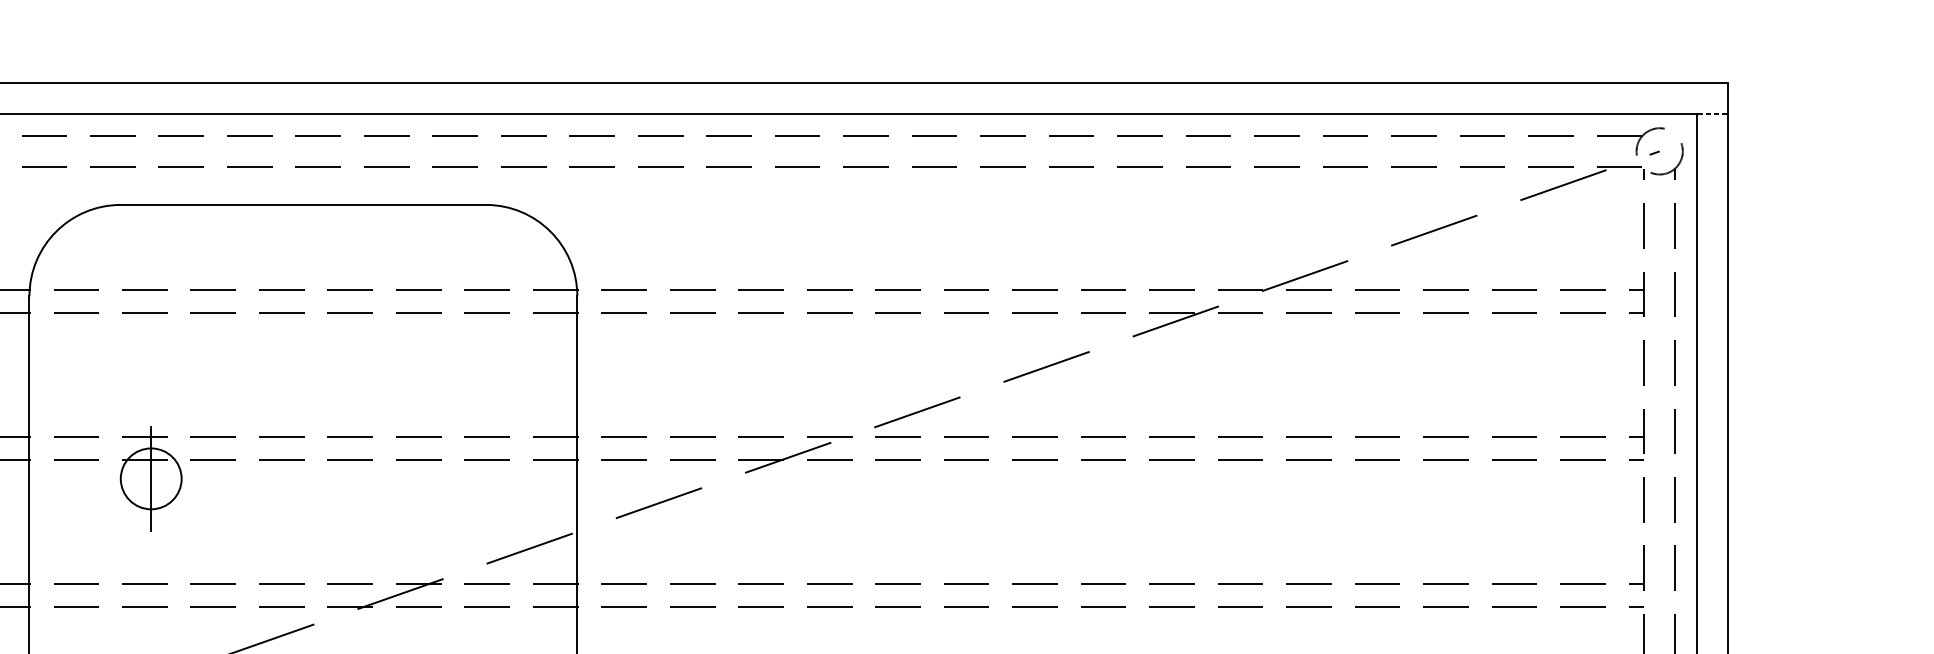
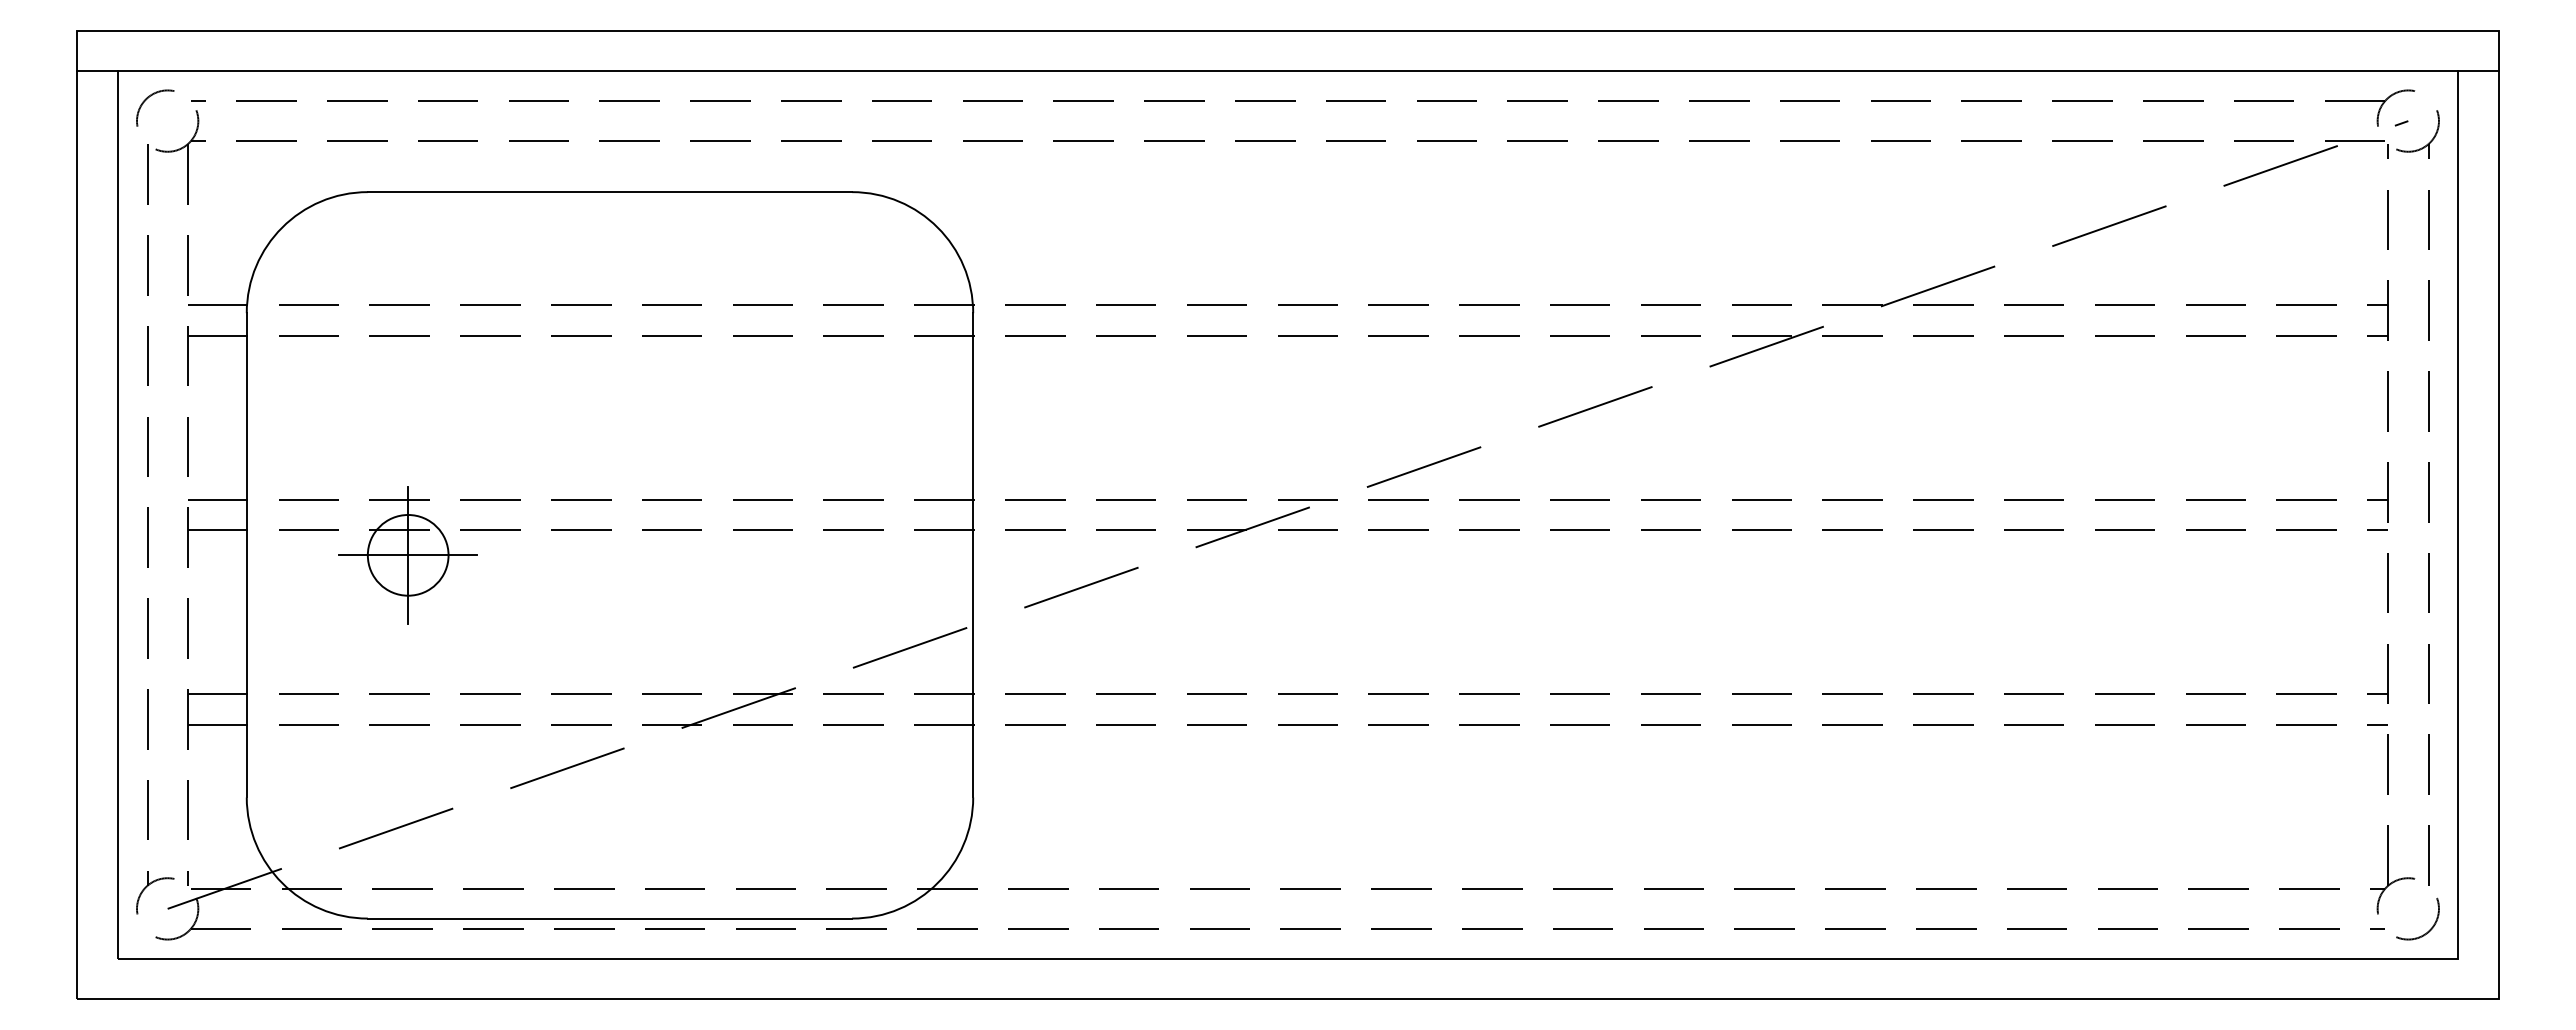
line: (1713, 113) -> (2479, 71), dashed -> solid
line: (150, 478) -> (407, 555), added

